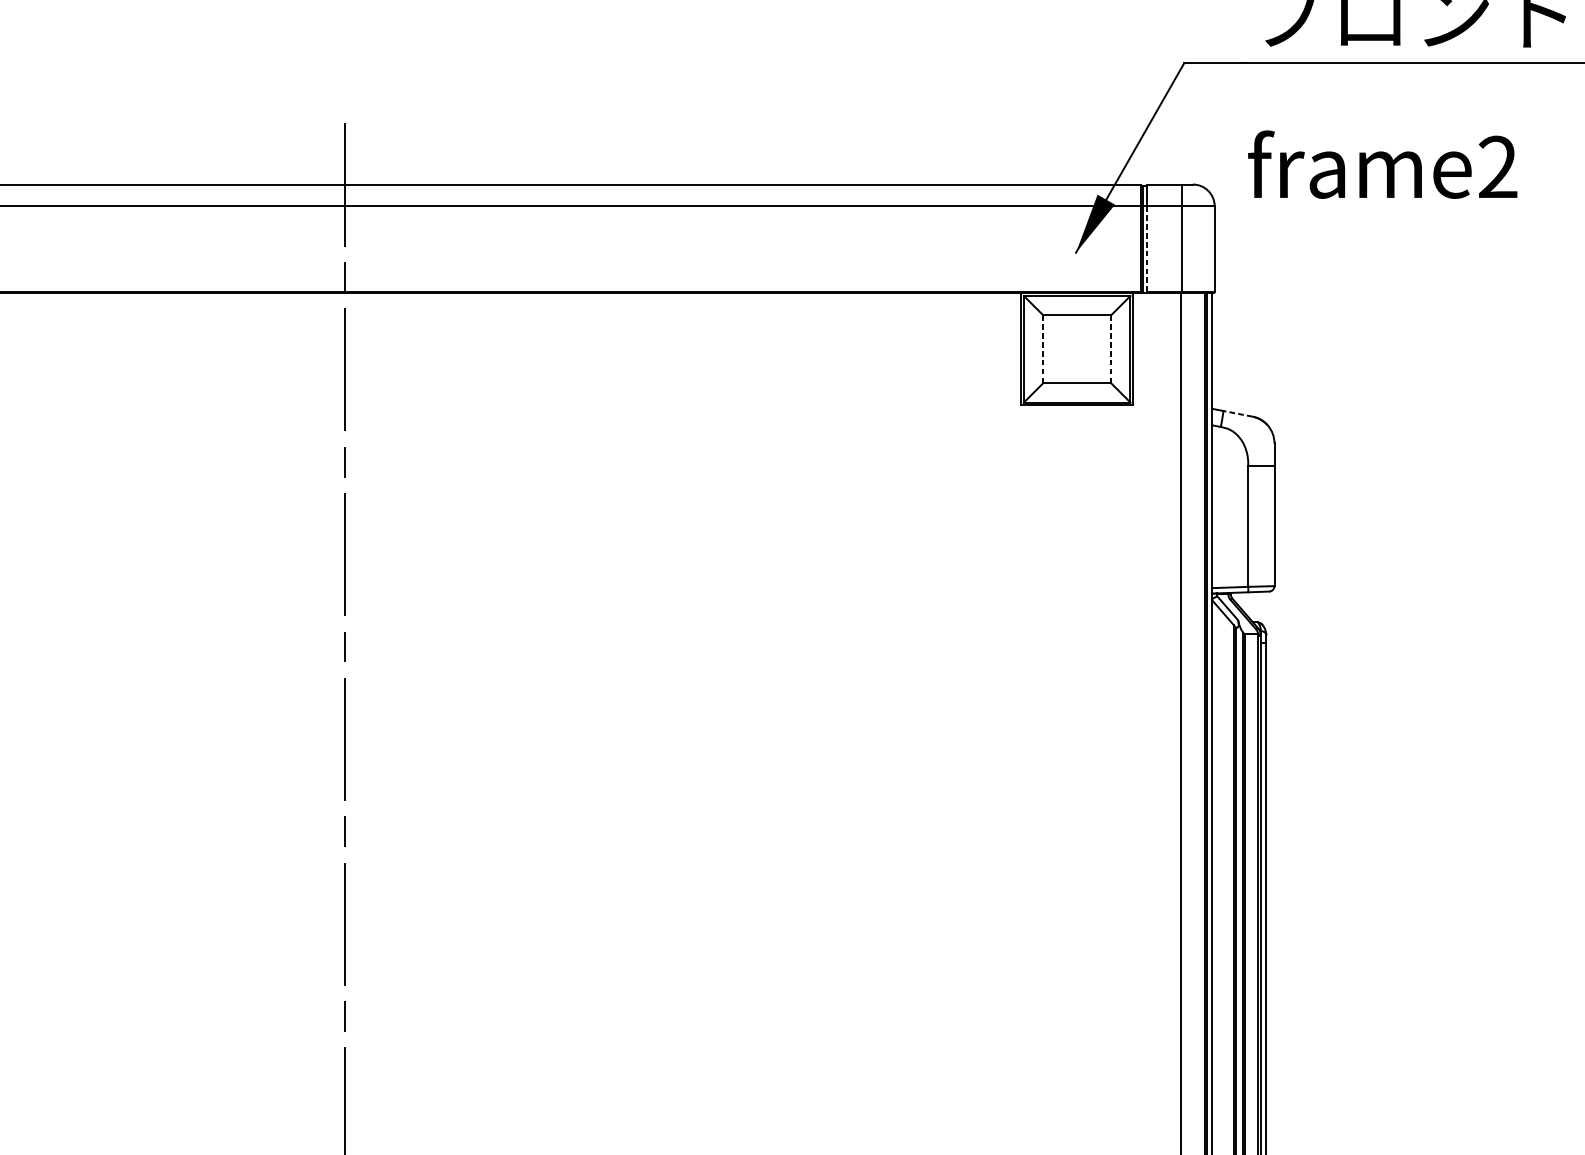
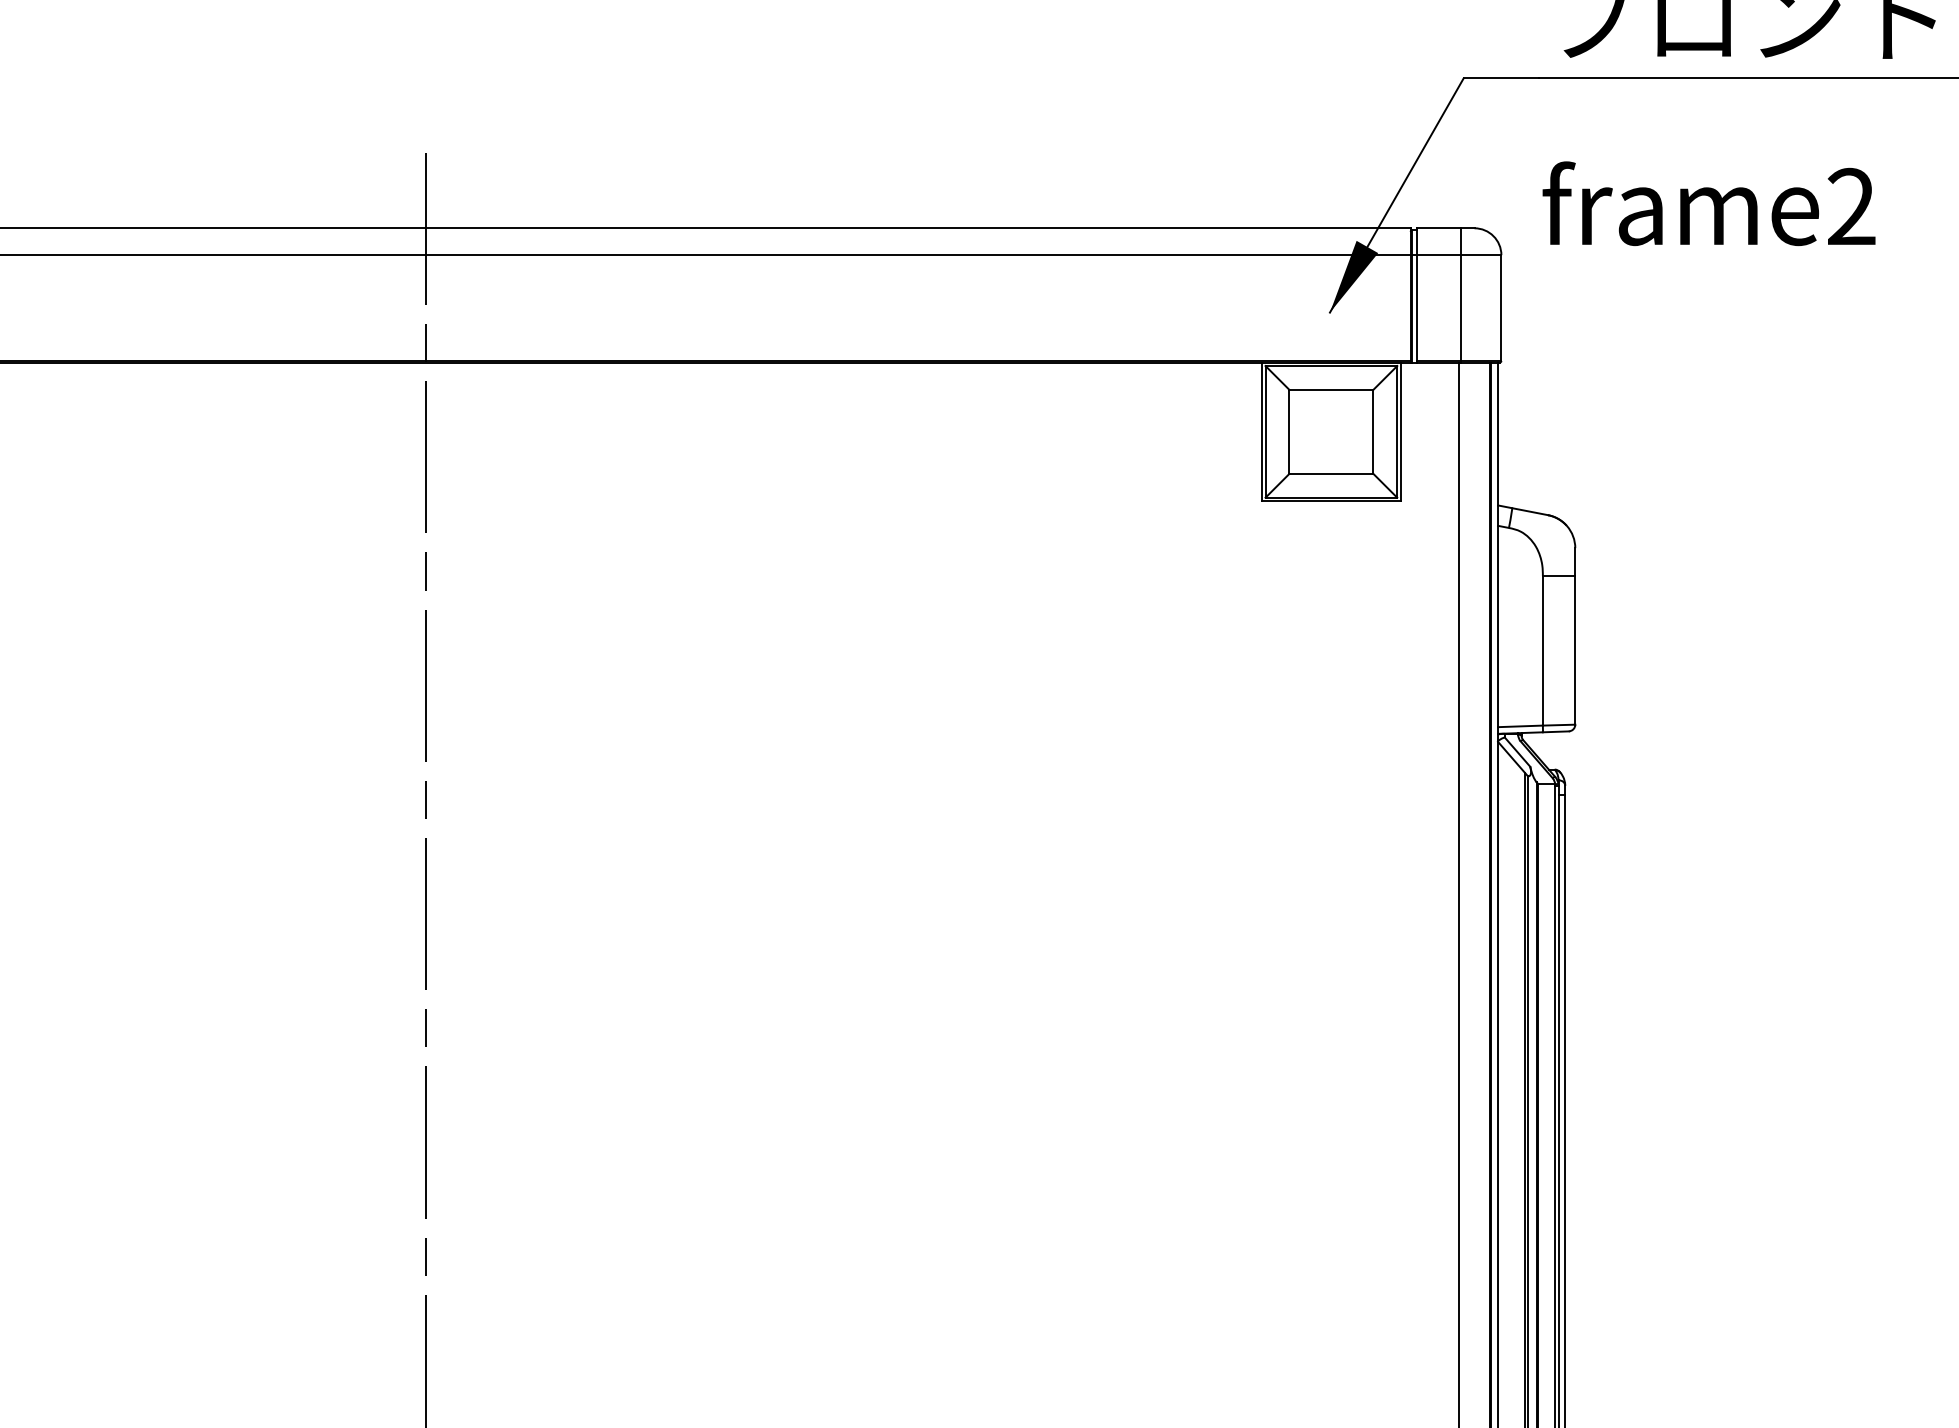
line: (1146, 249) -> (1417, 308), dashed -> solid
line: (1043, 348) -> (1289, 431), dashed -> solid
line: (1111, 348) -> (1373, 431), dashed -> solid
line: (1237, 413) -> (1529, 511), dashed -> solid

